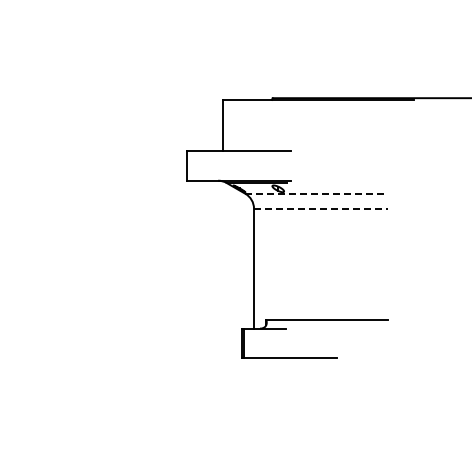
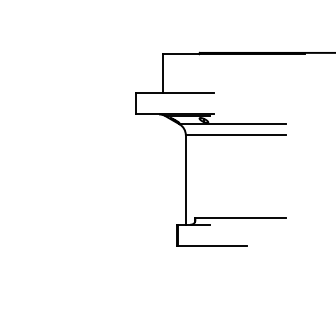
line: (317, 193) -> (233, 123), dashed -> solid
line: (320, 208) -> (235, 135), dashed -> solid

